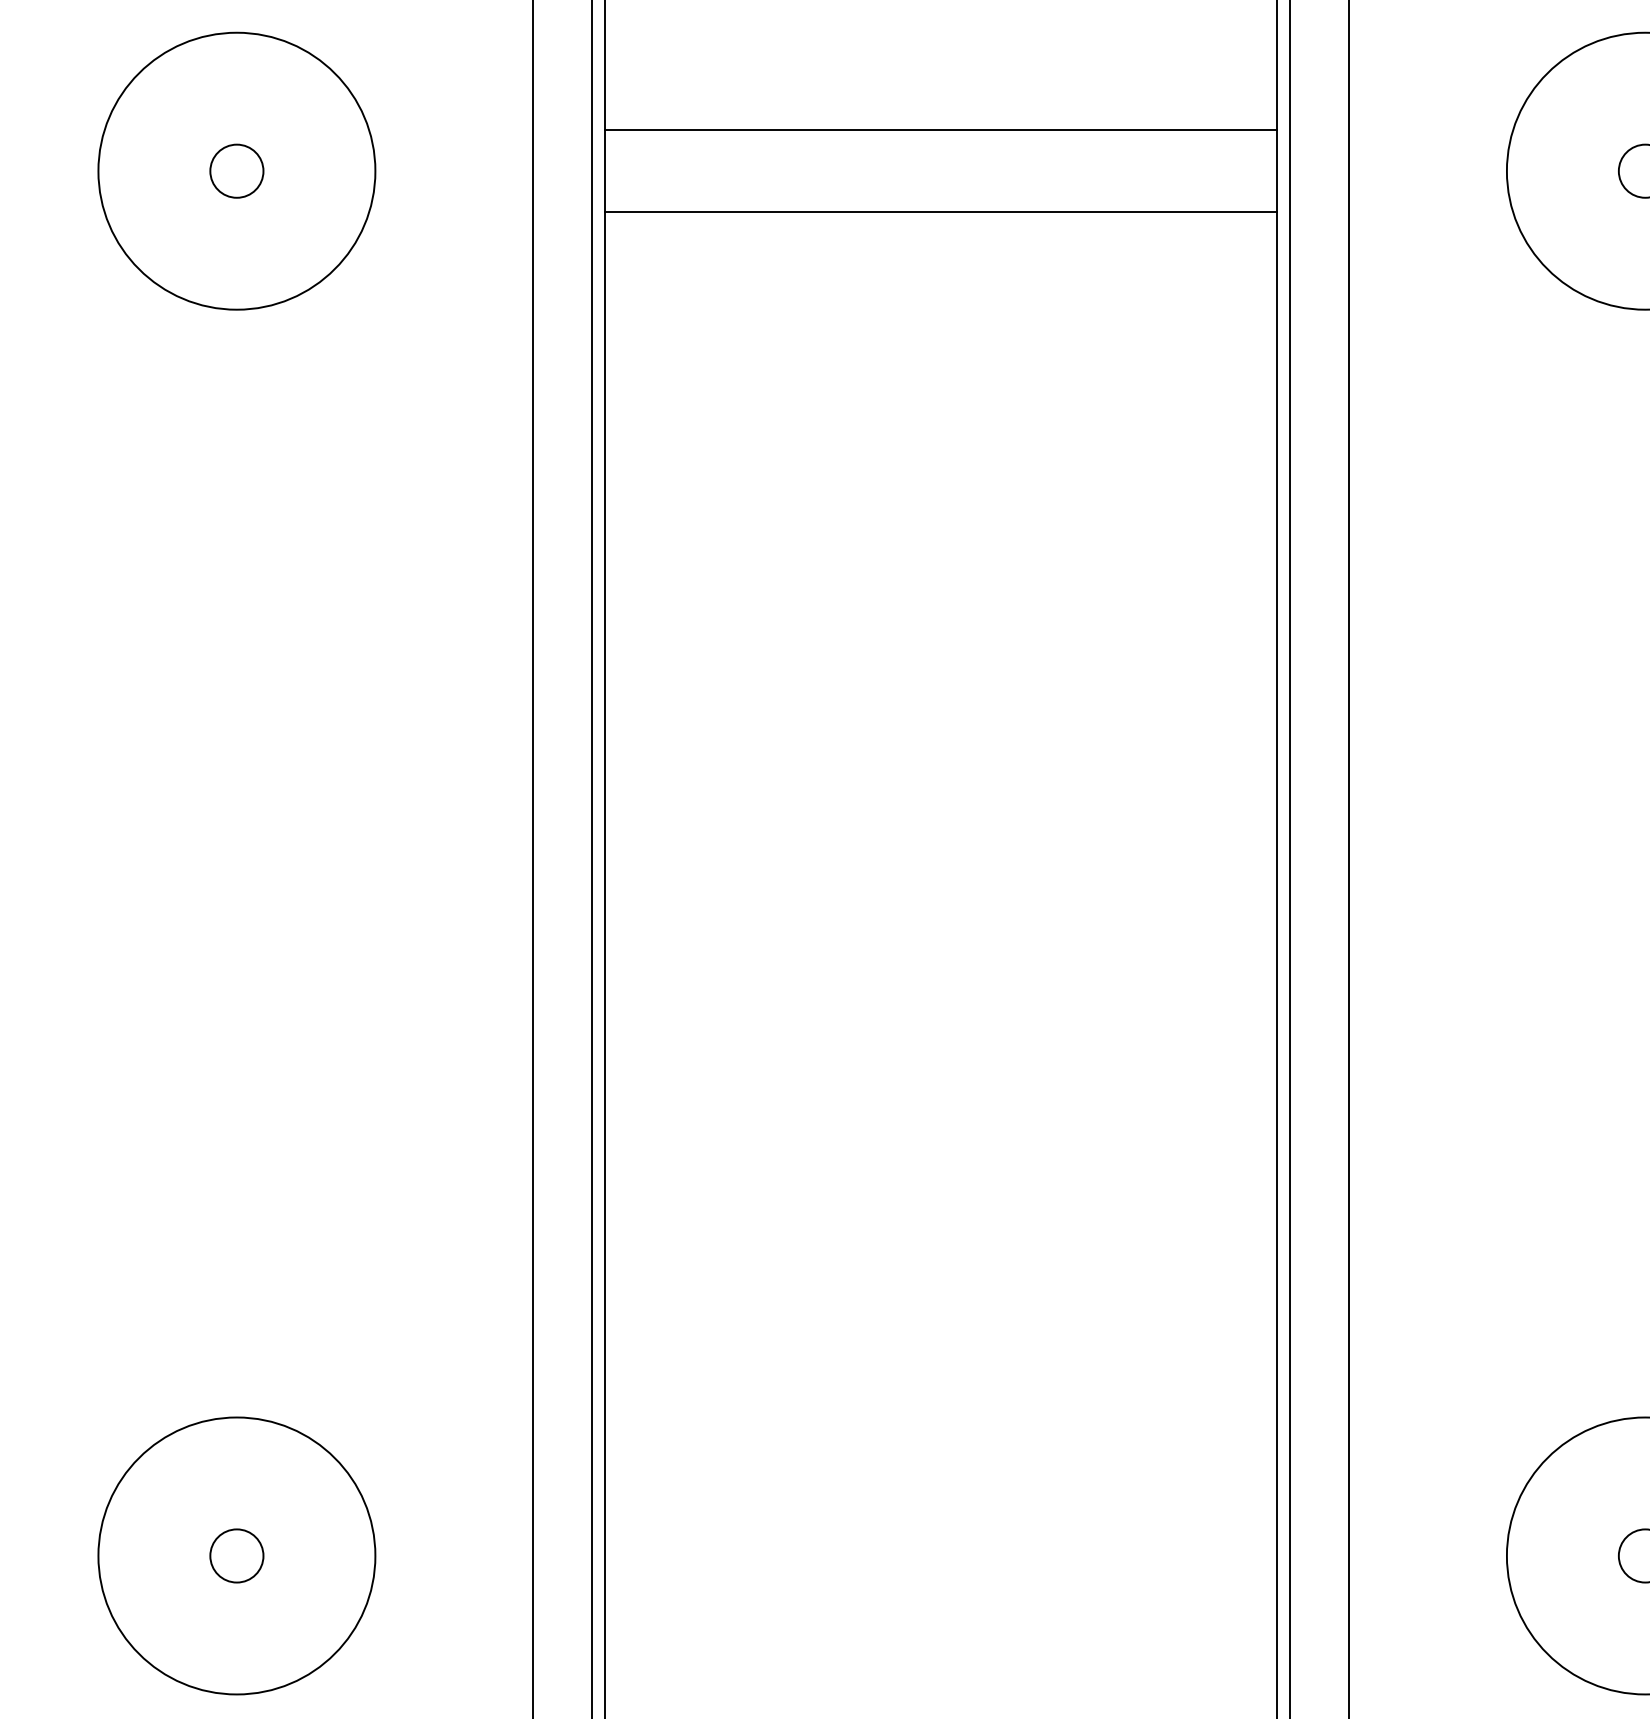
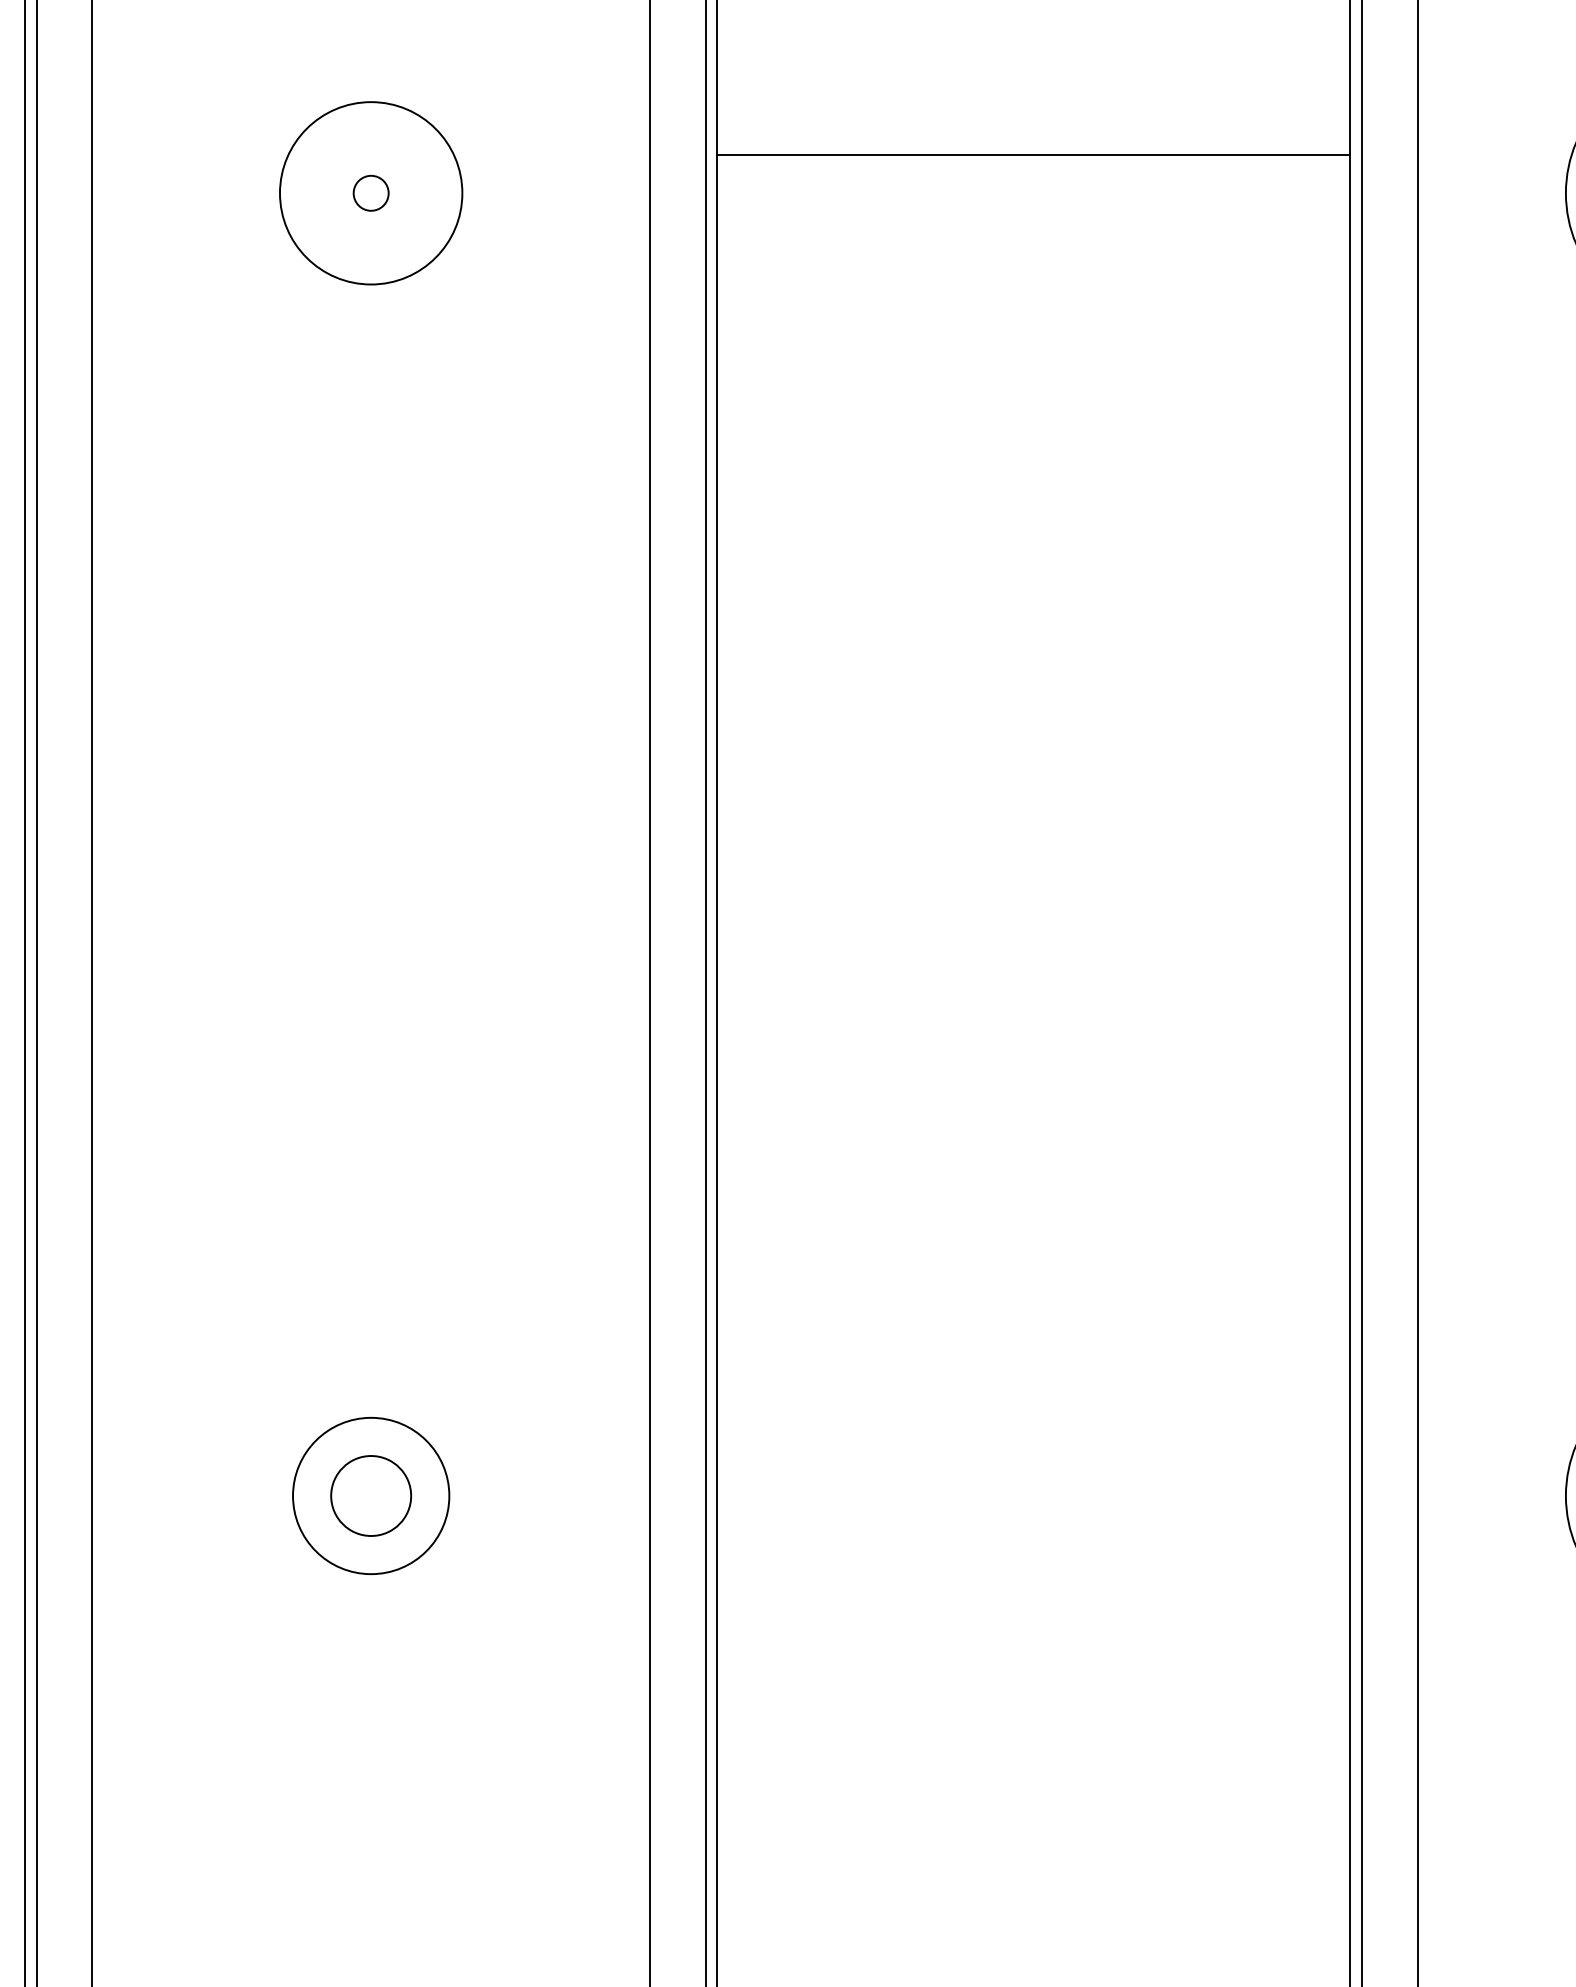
circle: (236, 171) -> (370, 193), size x0.7
circle: (237, 171) -> (371, 193), size x0.7
line: (940, 211) -> (1033, 231), removed
circle: (236, 1555) -> (370, 1495), size x0.6
circle: (237, 1555) -> (371, 1495), size x1.6

